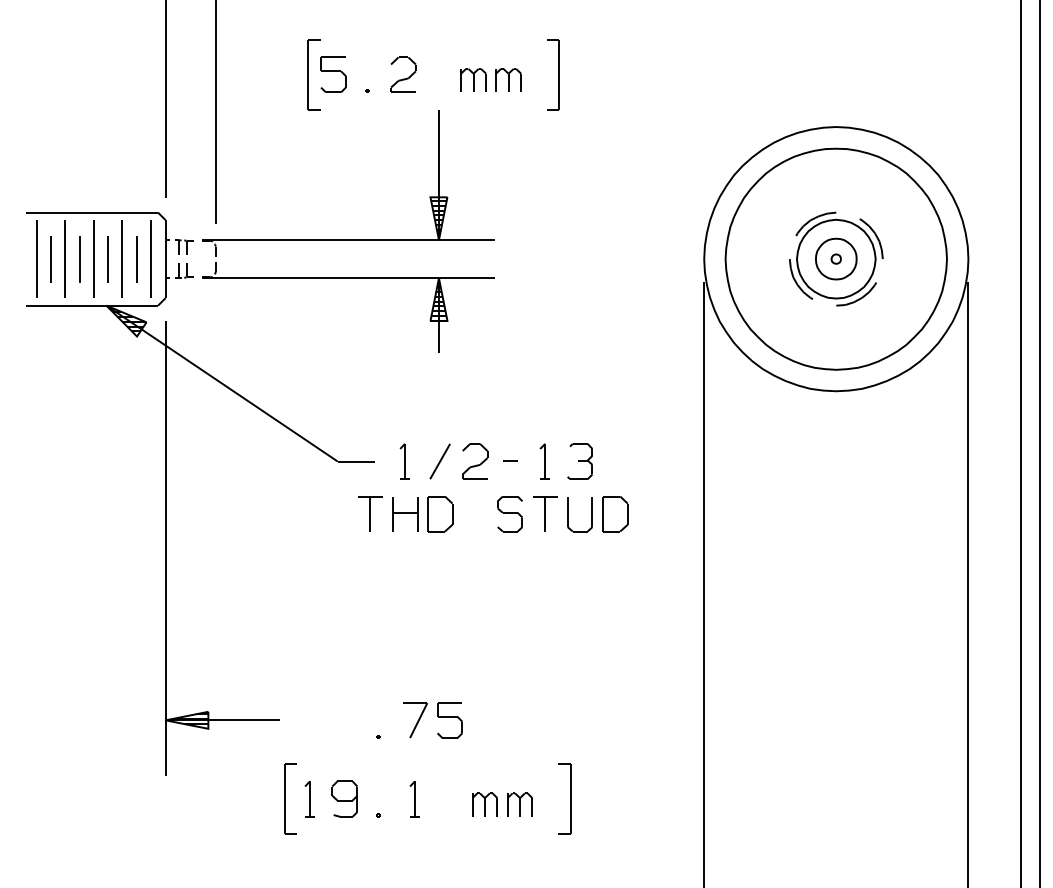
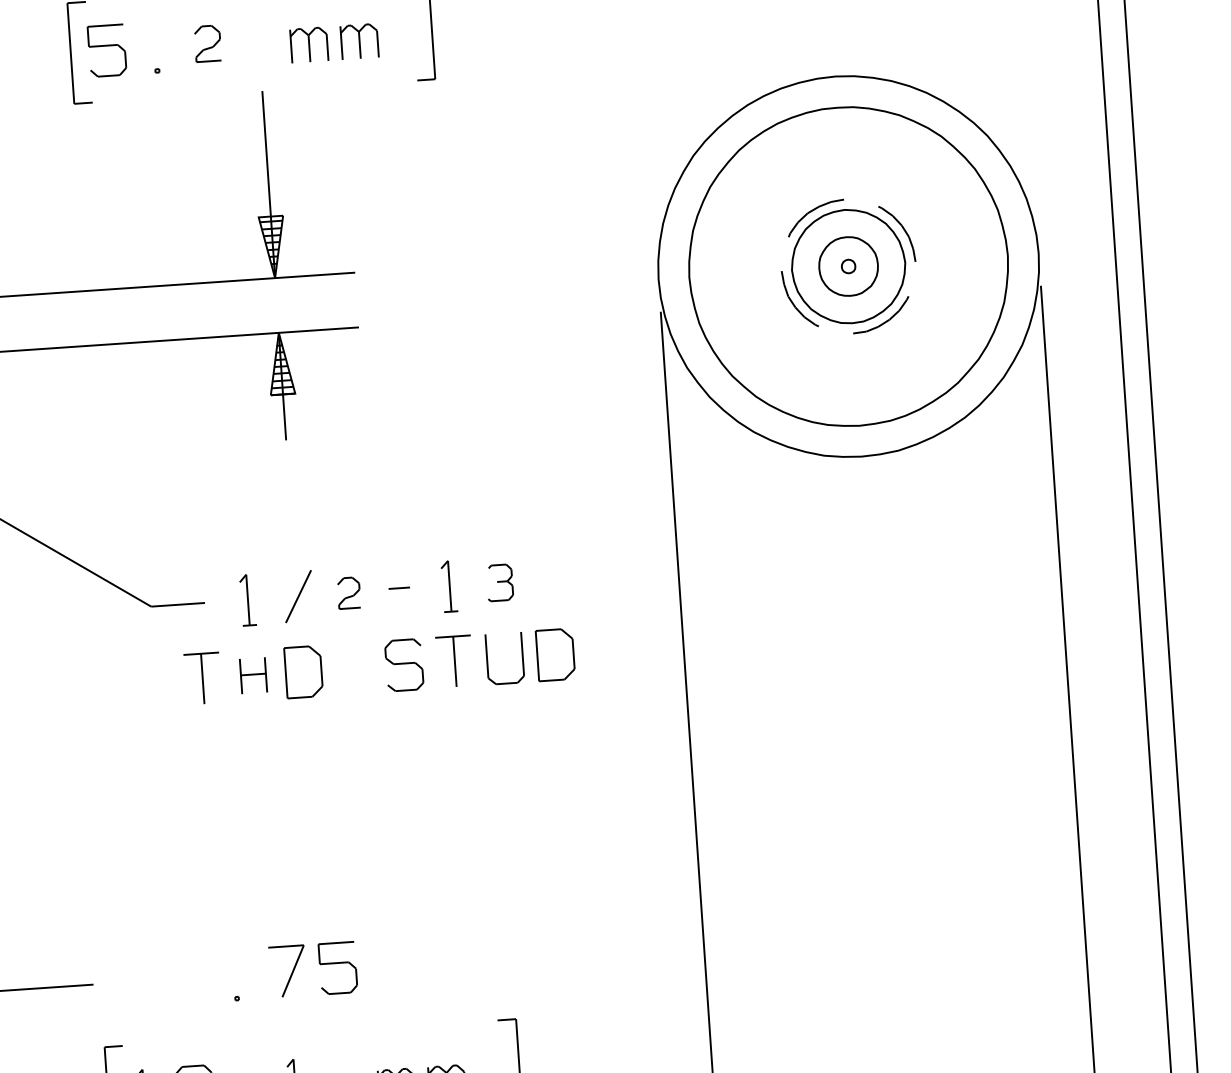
part: (403, 74) -> (207, 43), size x0.7
part: (475, 461) -> (349, 593), size x0.6
part: (579, 461) -> (499, 582), size x0.7
part: (405, 514) -> (253, 676), size x0.7

